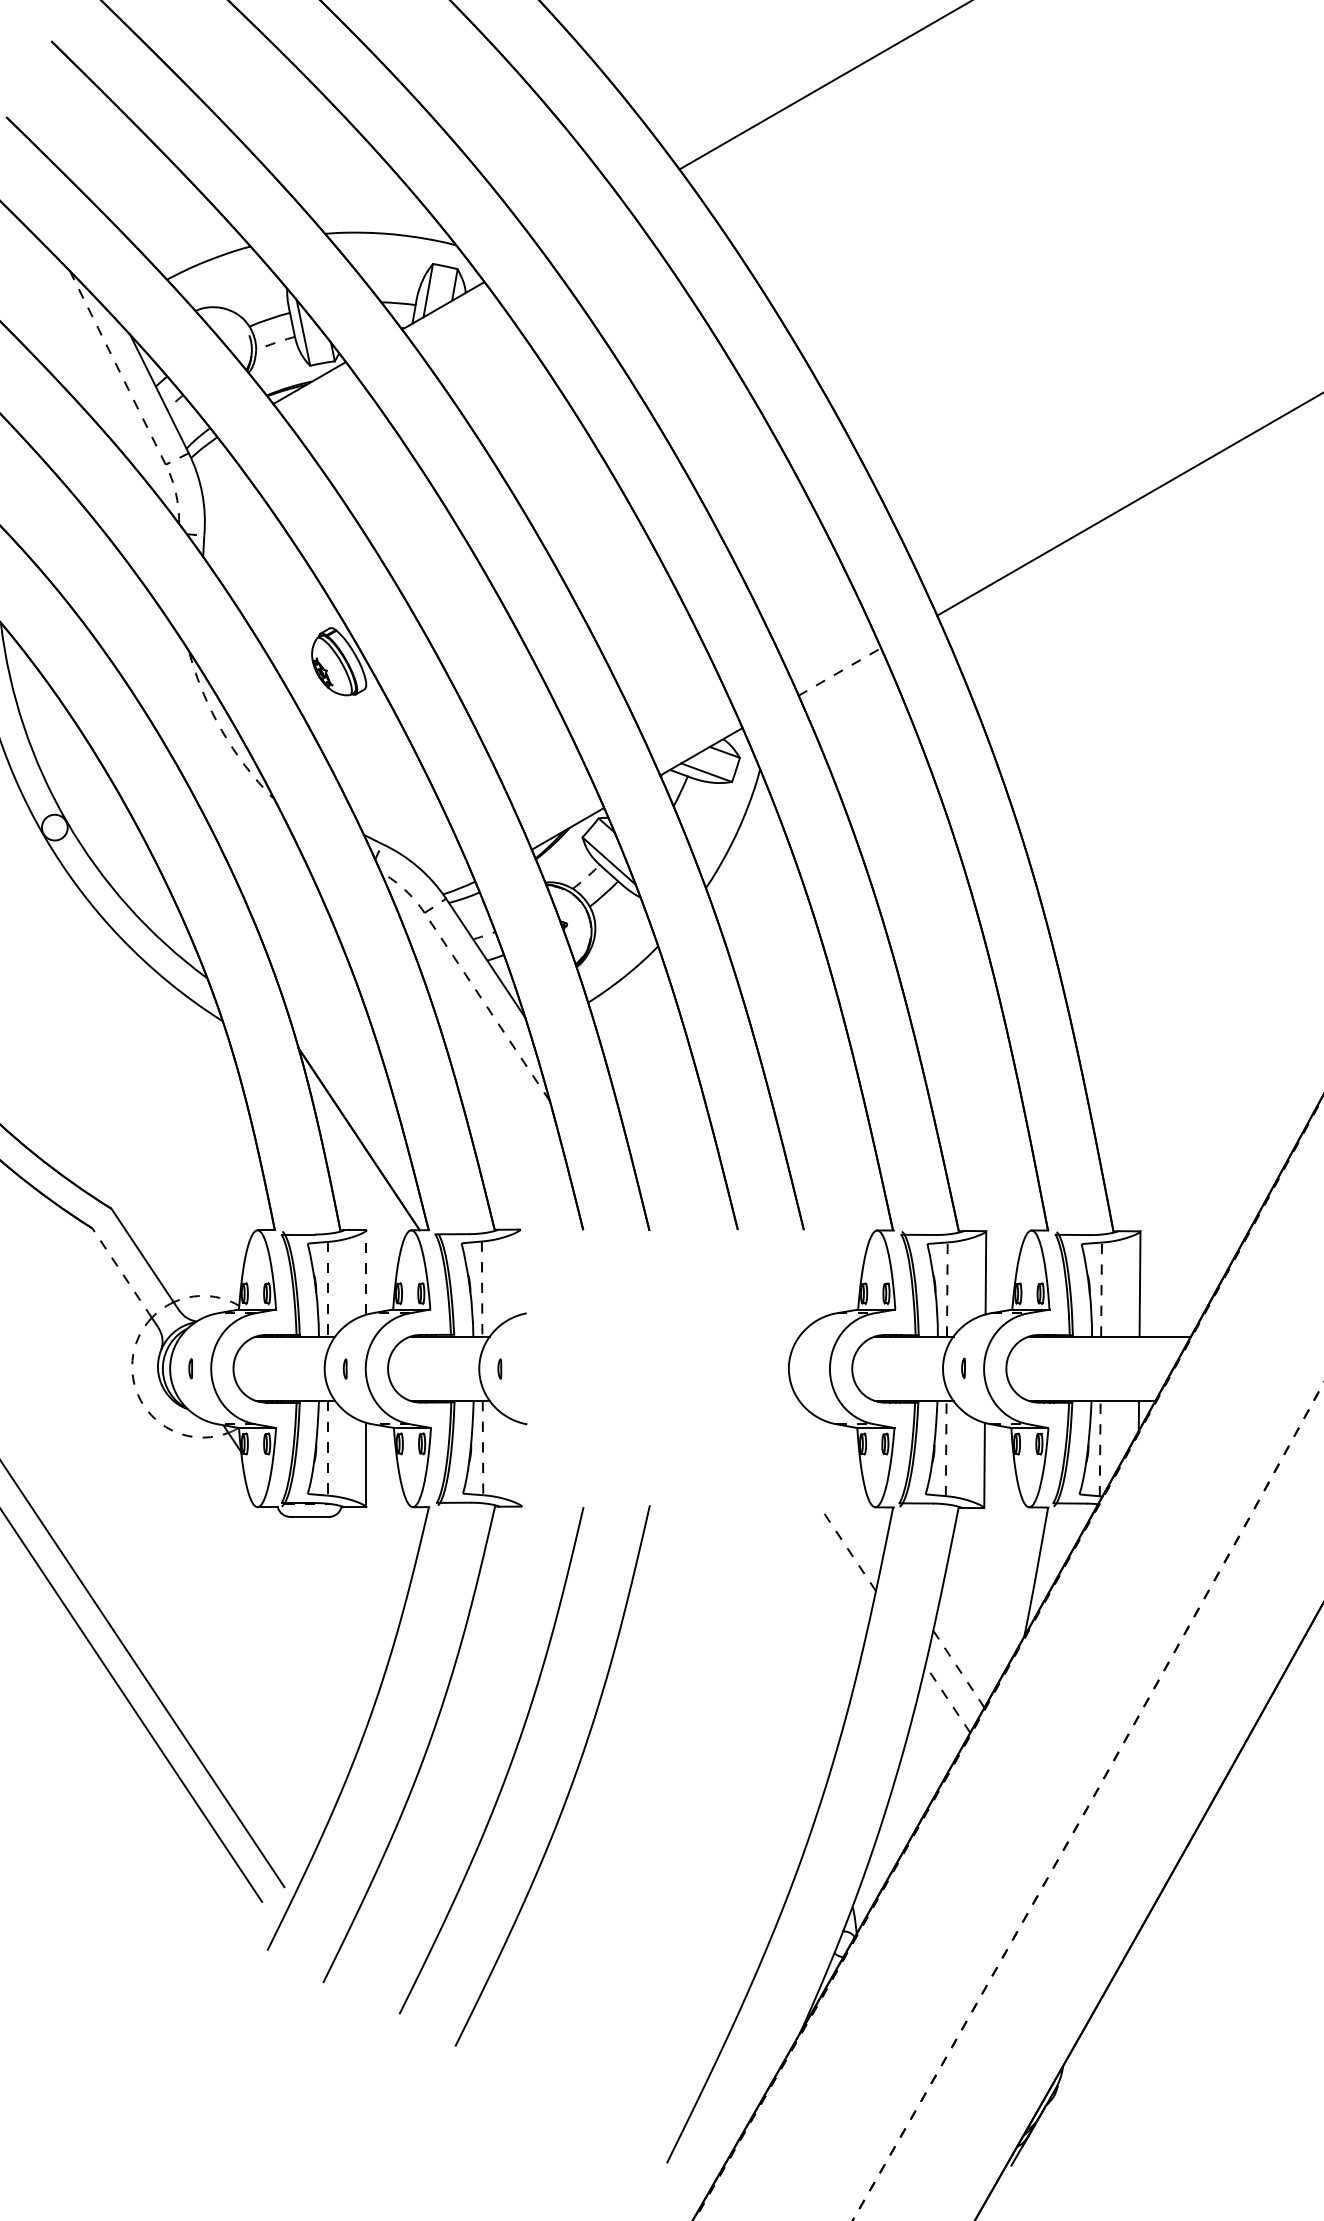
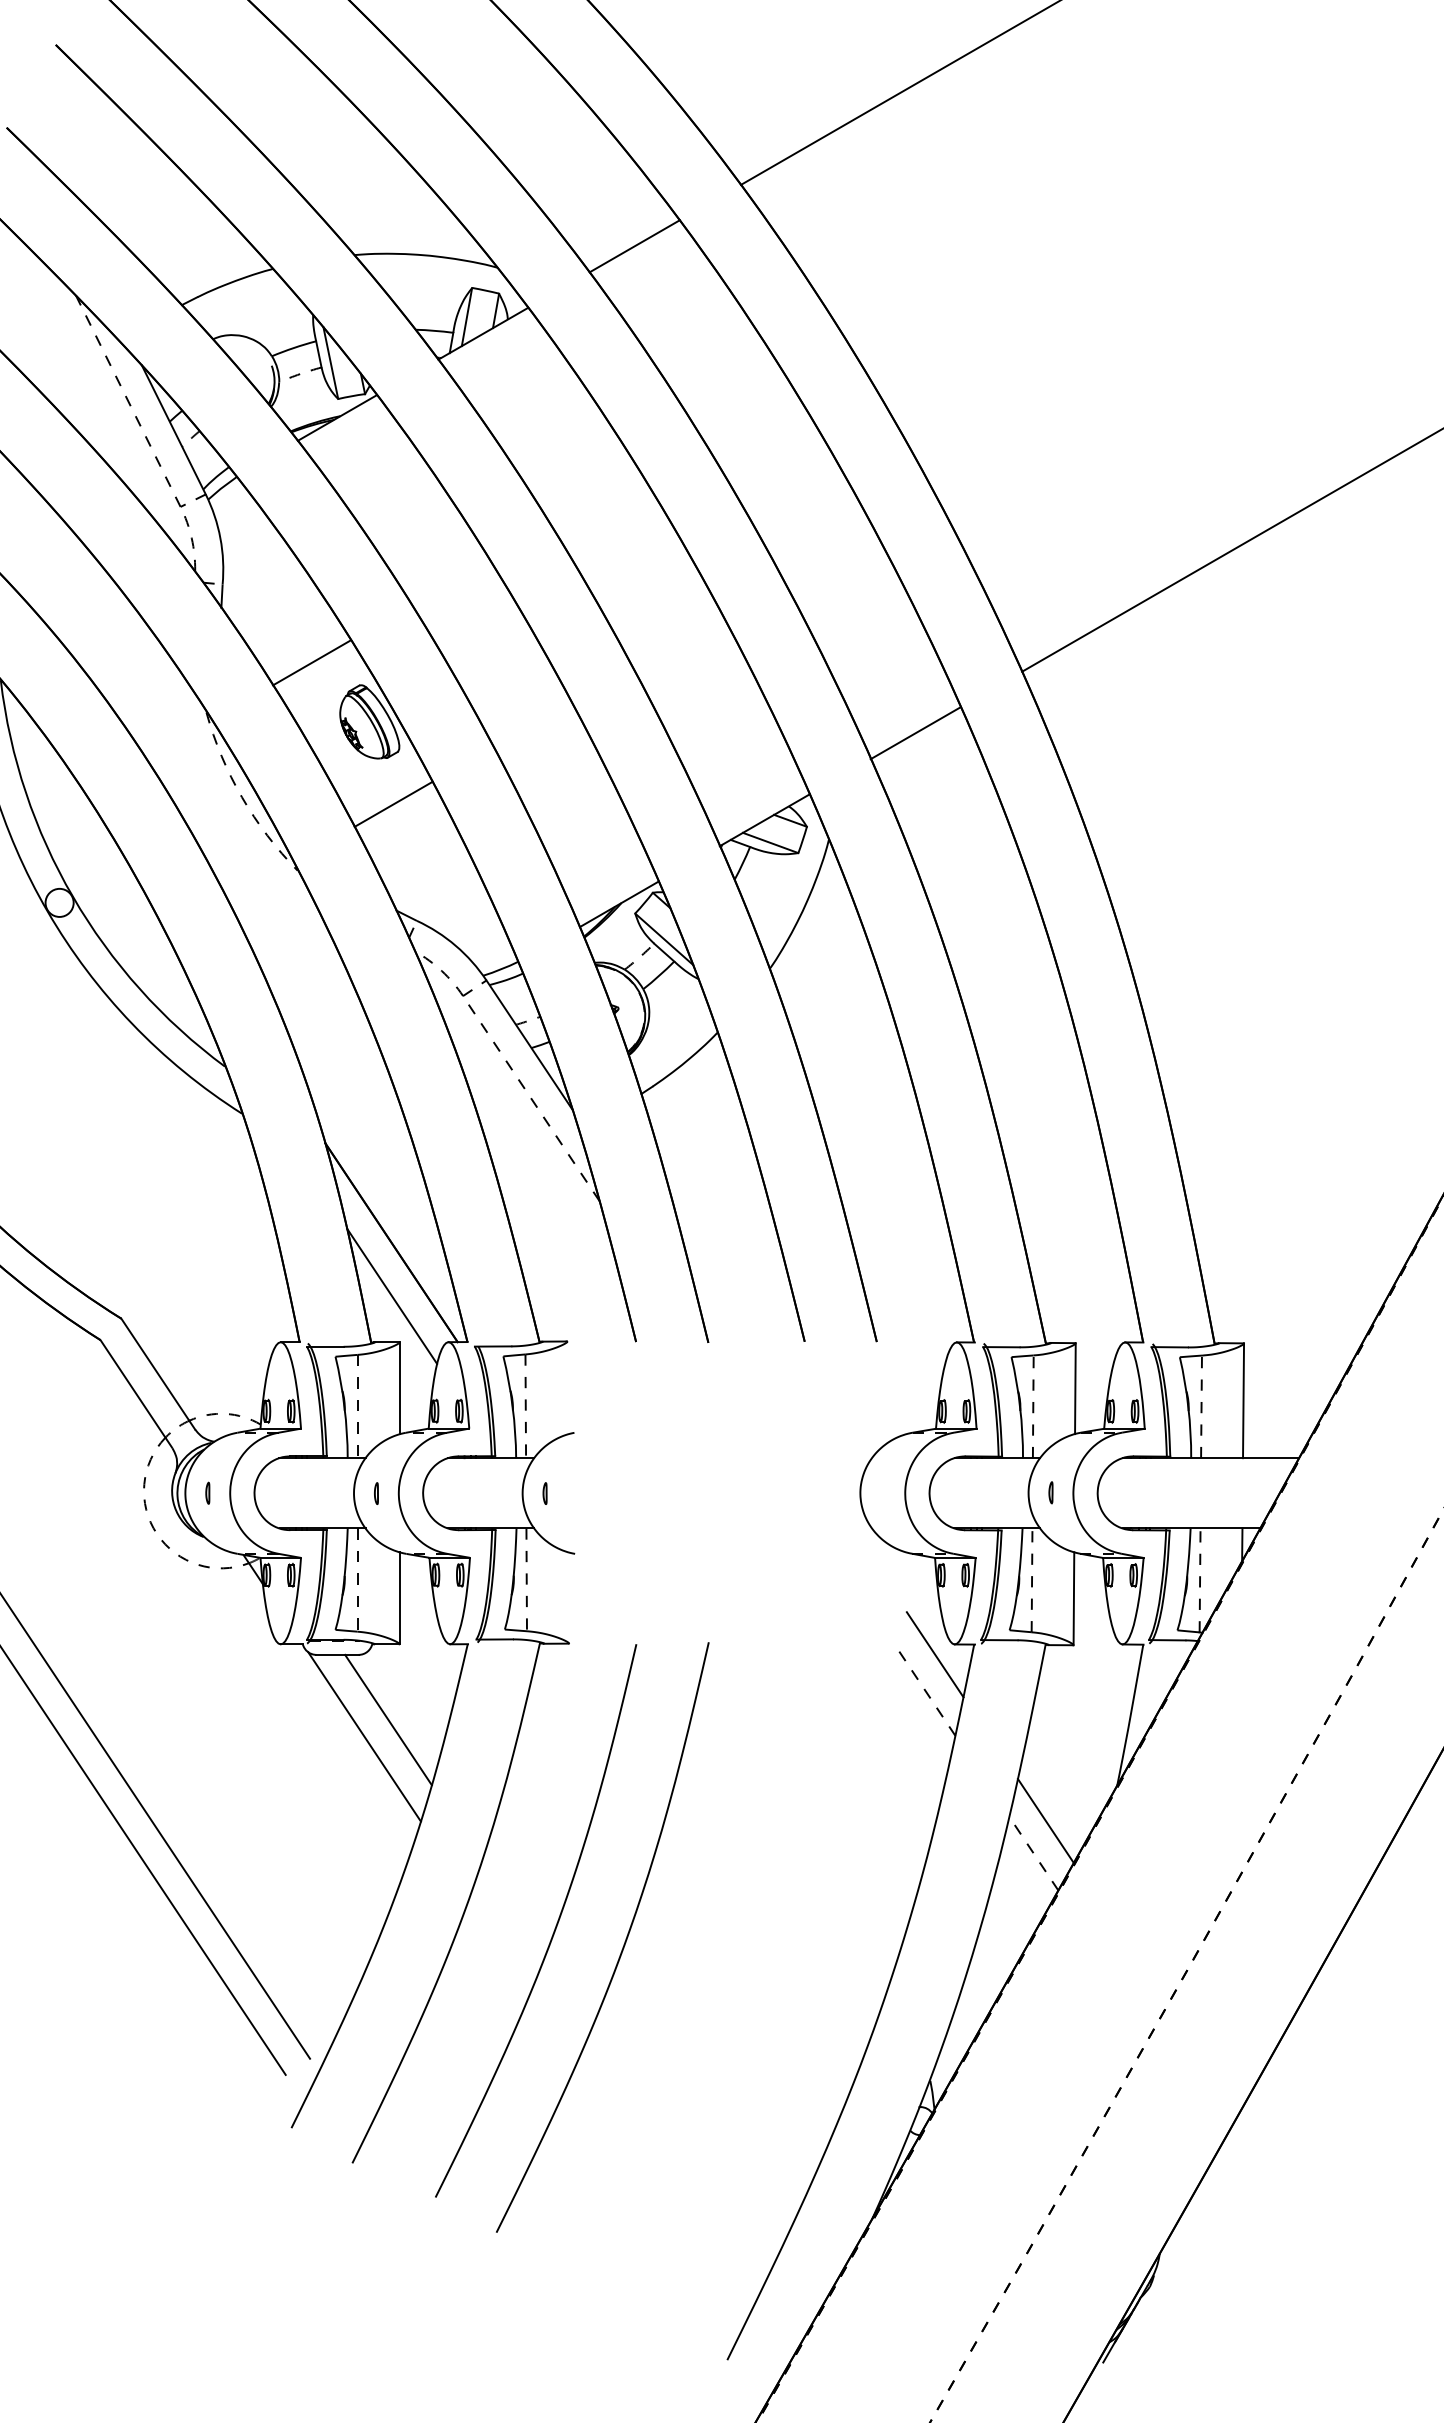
line: (581, 225) -> (634, 246), added
line: (286, 607) -> (312, 662), added
line: (840, 671) -> (916, 732), dashed -> solid
line: (360, 736) -> (393, 803), added
line: (359, 1187) -> (392, 1295), added
line: (366, 1271) -> (399, 1387), dashed -> solid
line: (121, 1272) -> (132, 1388), dashed -> solid
line: (856, 1516) -> (934, 1654), added
line: (356, 1576) -> (388, 1719), added
line: (334, 1591) -> (364, 1736), added
line: (959, 1669) -> (1046, 1821), dashed -> solid

